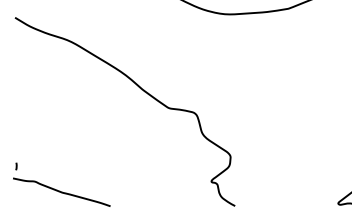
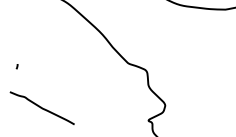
line: (16, 166) -> (17, 66), moved

